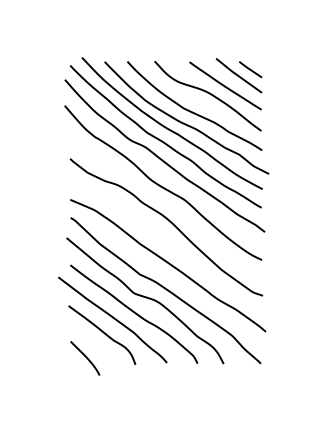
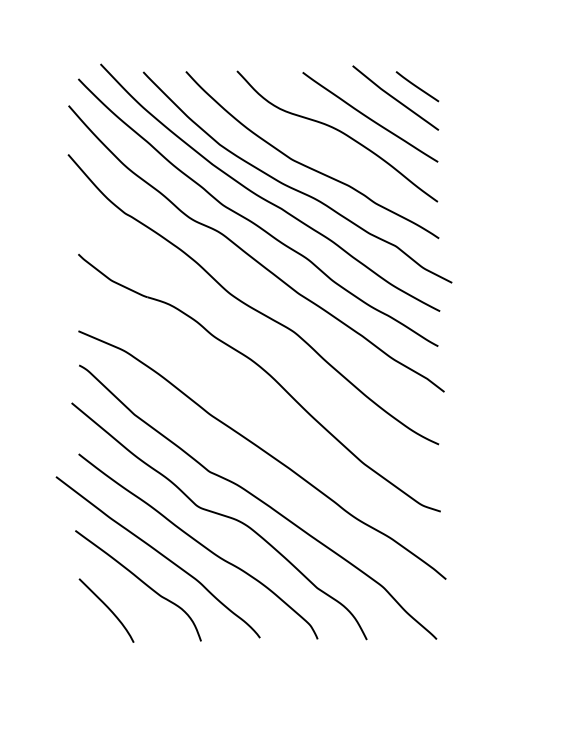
curve: (85, 357) -> (107, 608), moved

